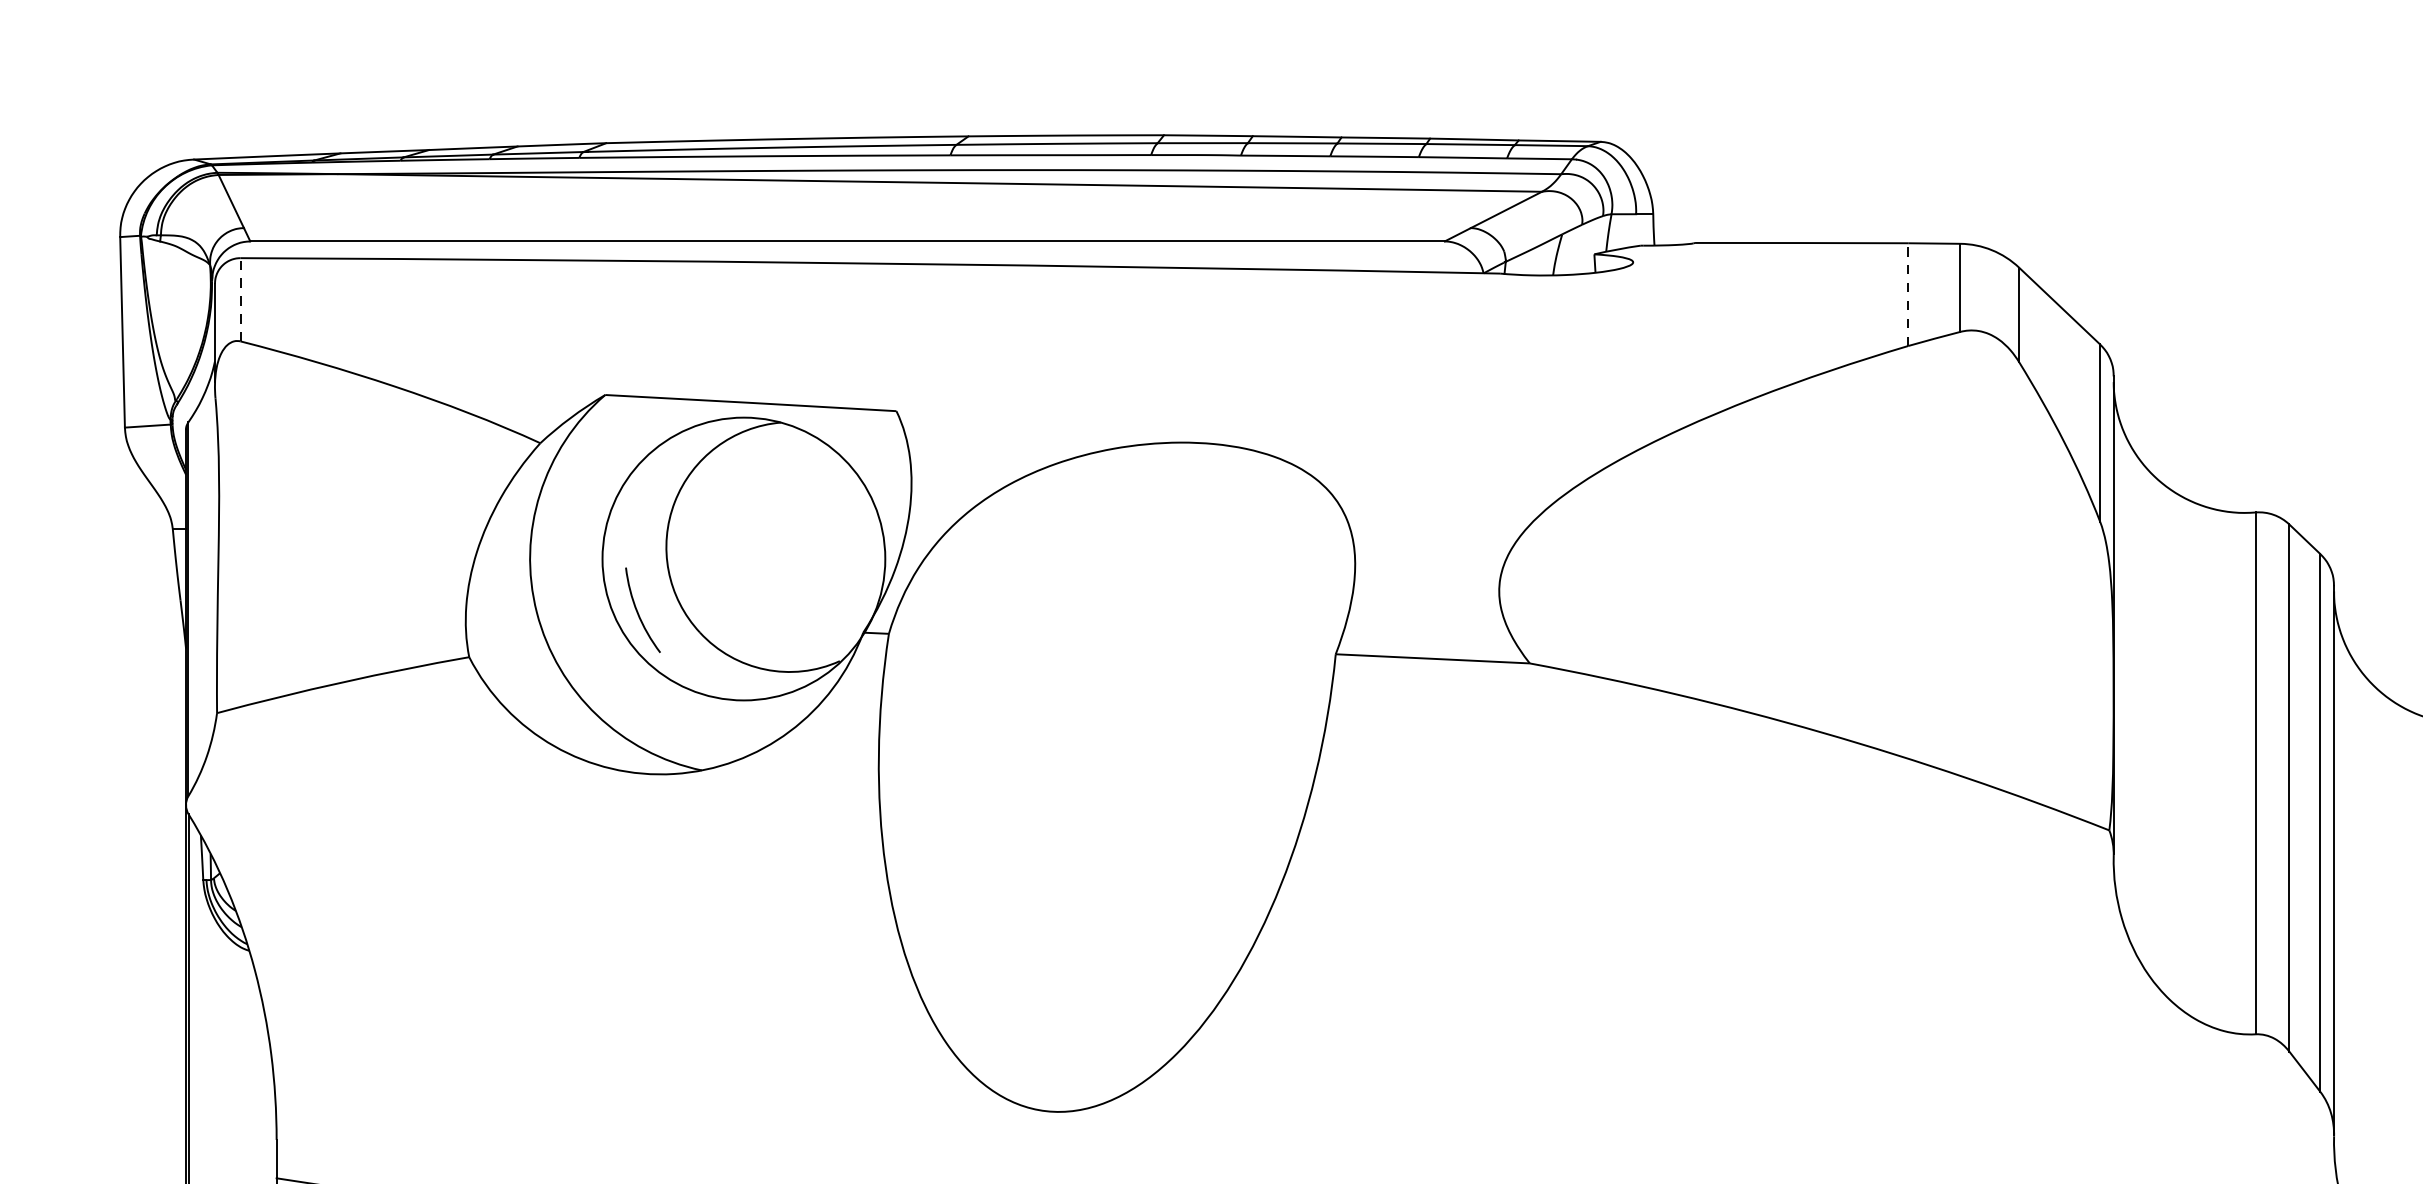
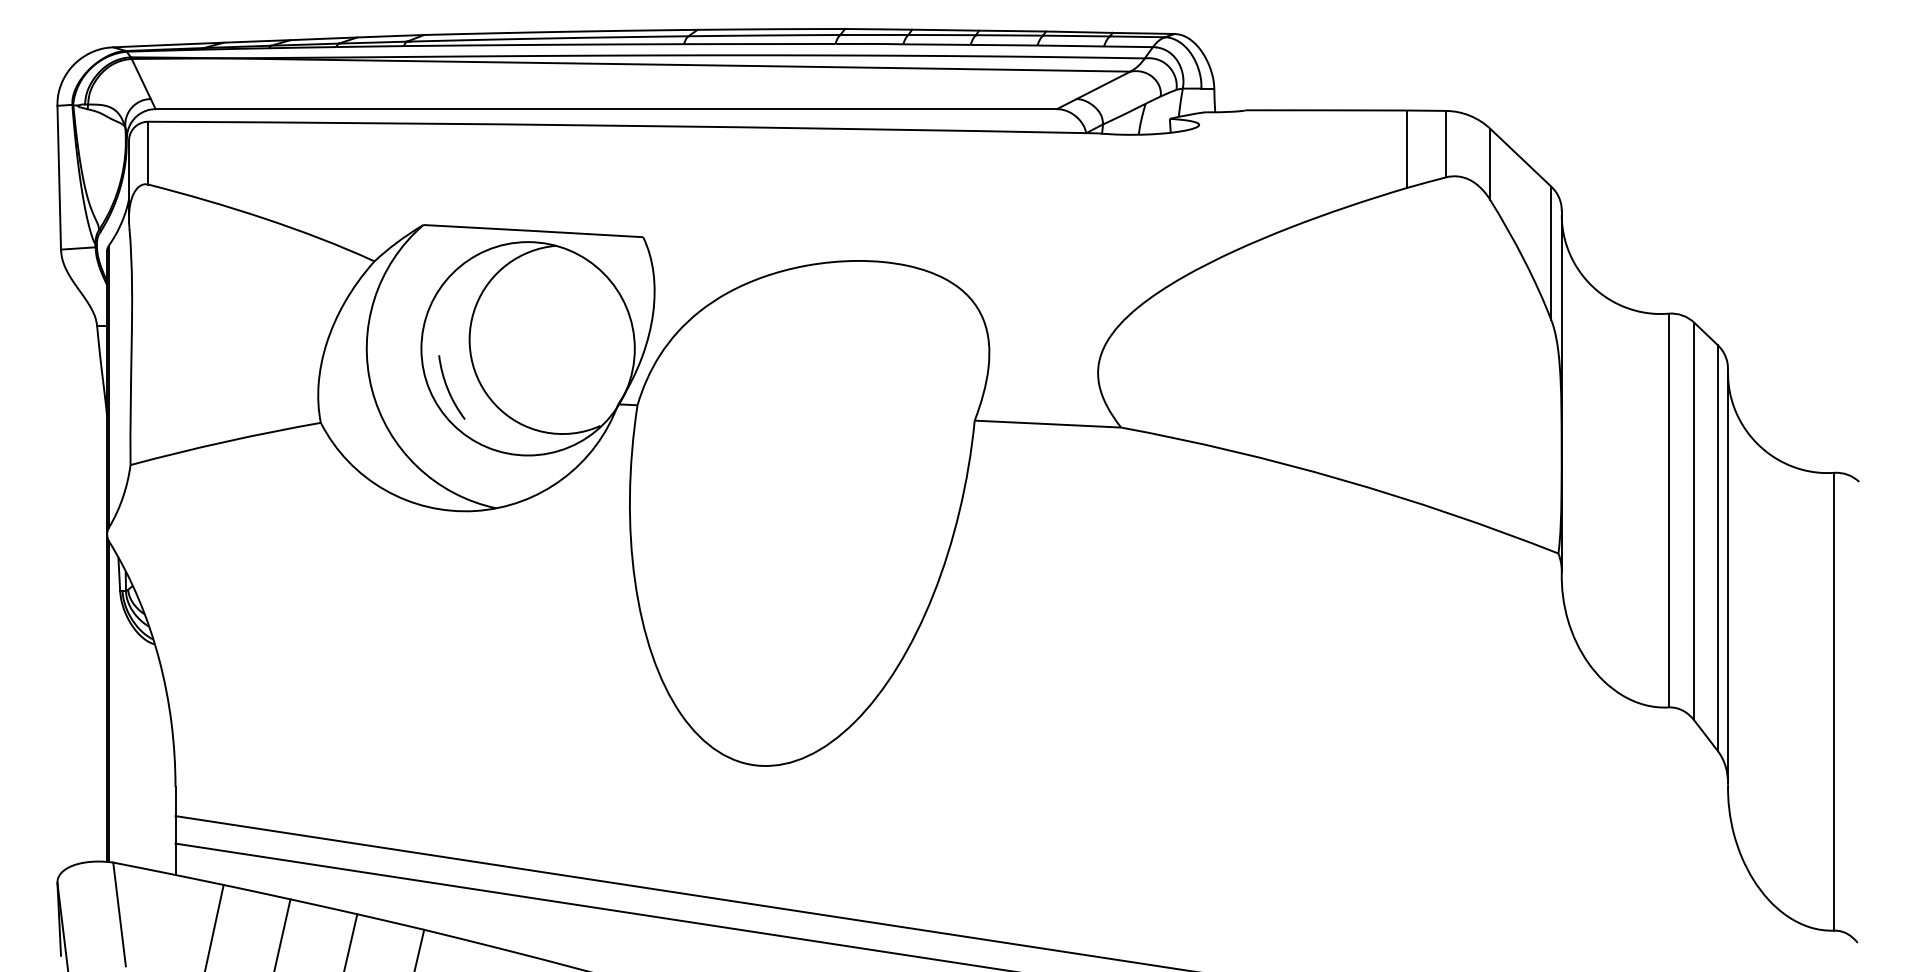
line: (1907, 294) -> (1406, 149), dashed -> solid
line: (240, 298) -> (148, 152), dashed -> solid

